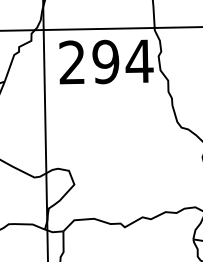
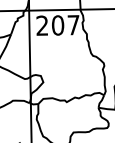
text: (122, 62) -> (65, 25), 294 -> 207

